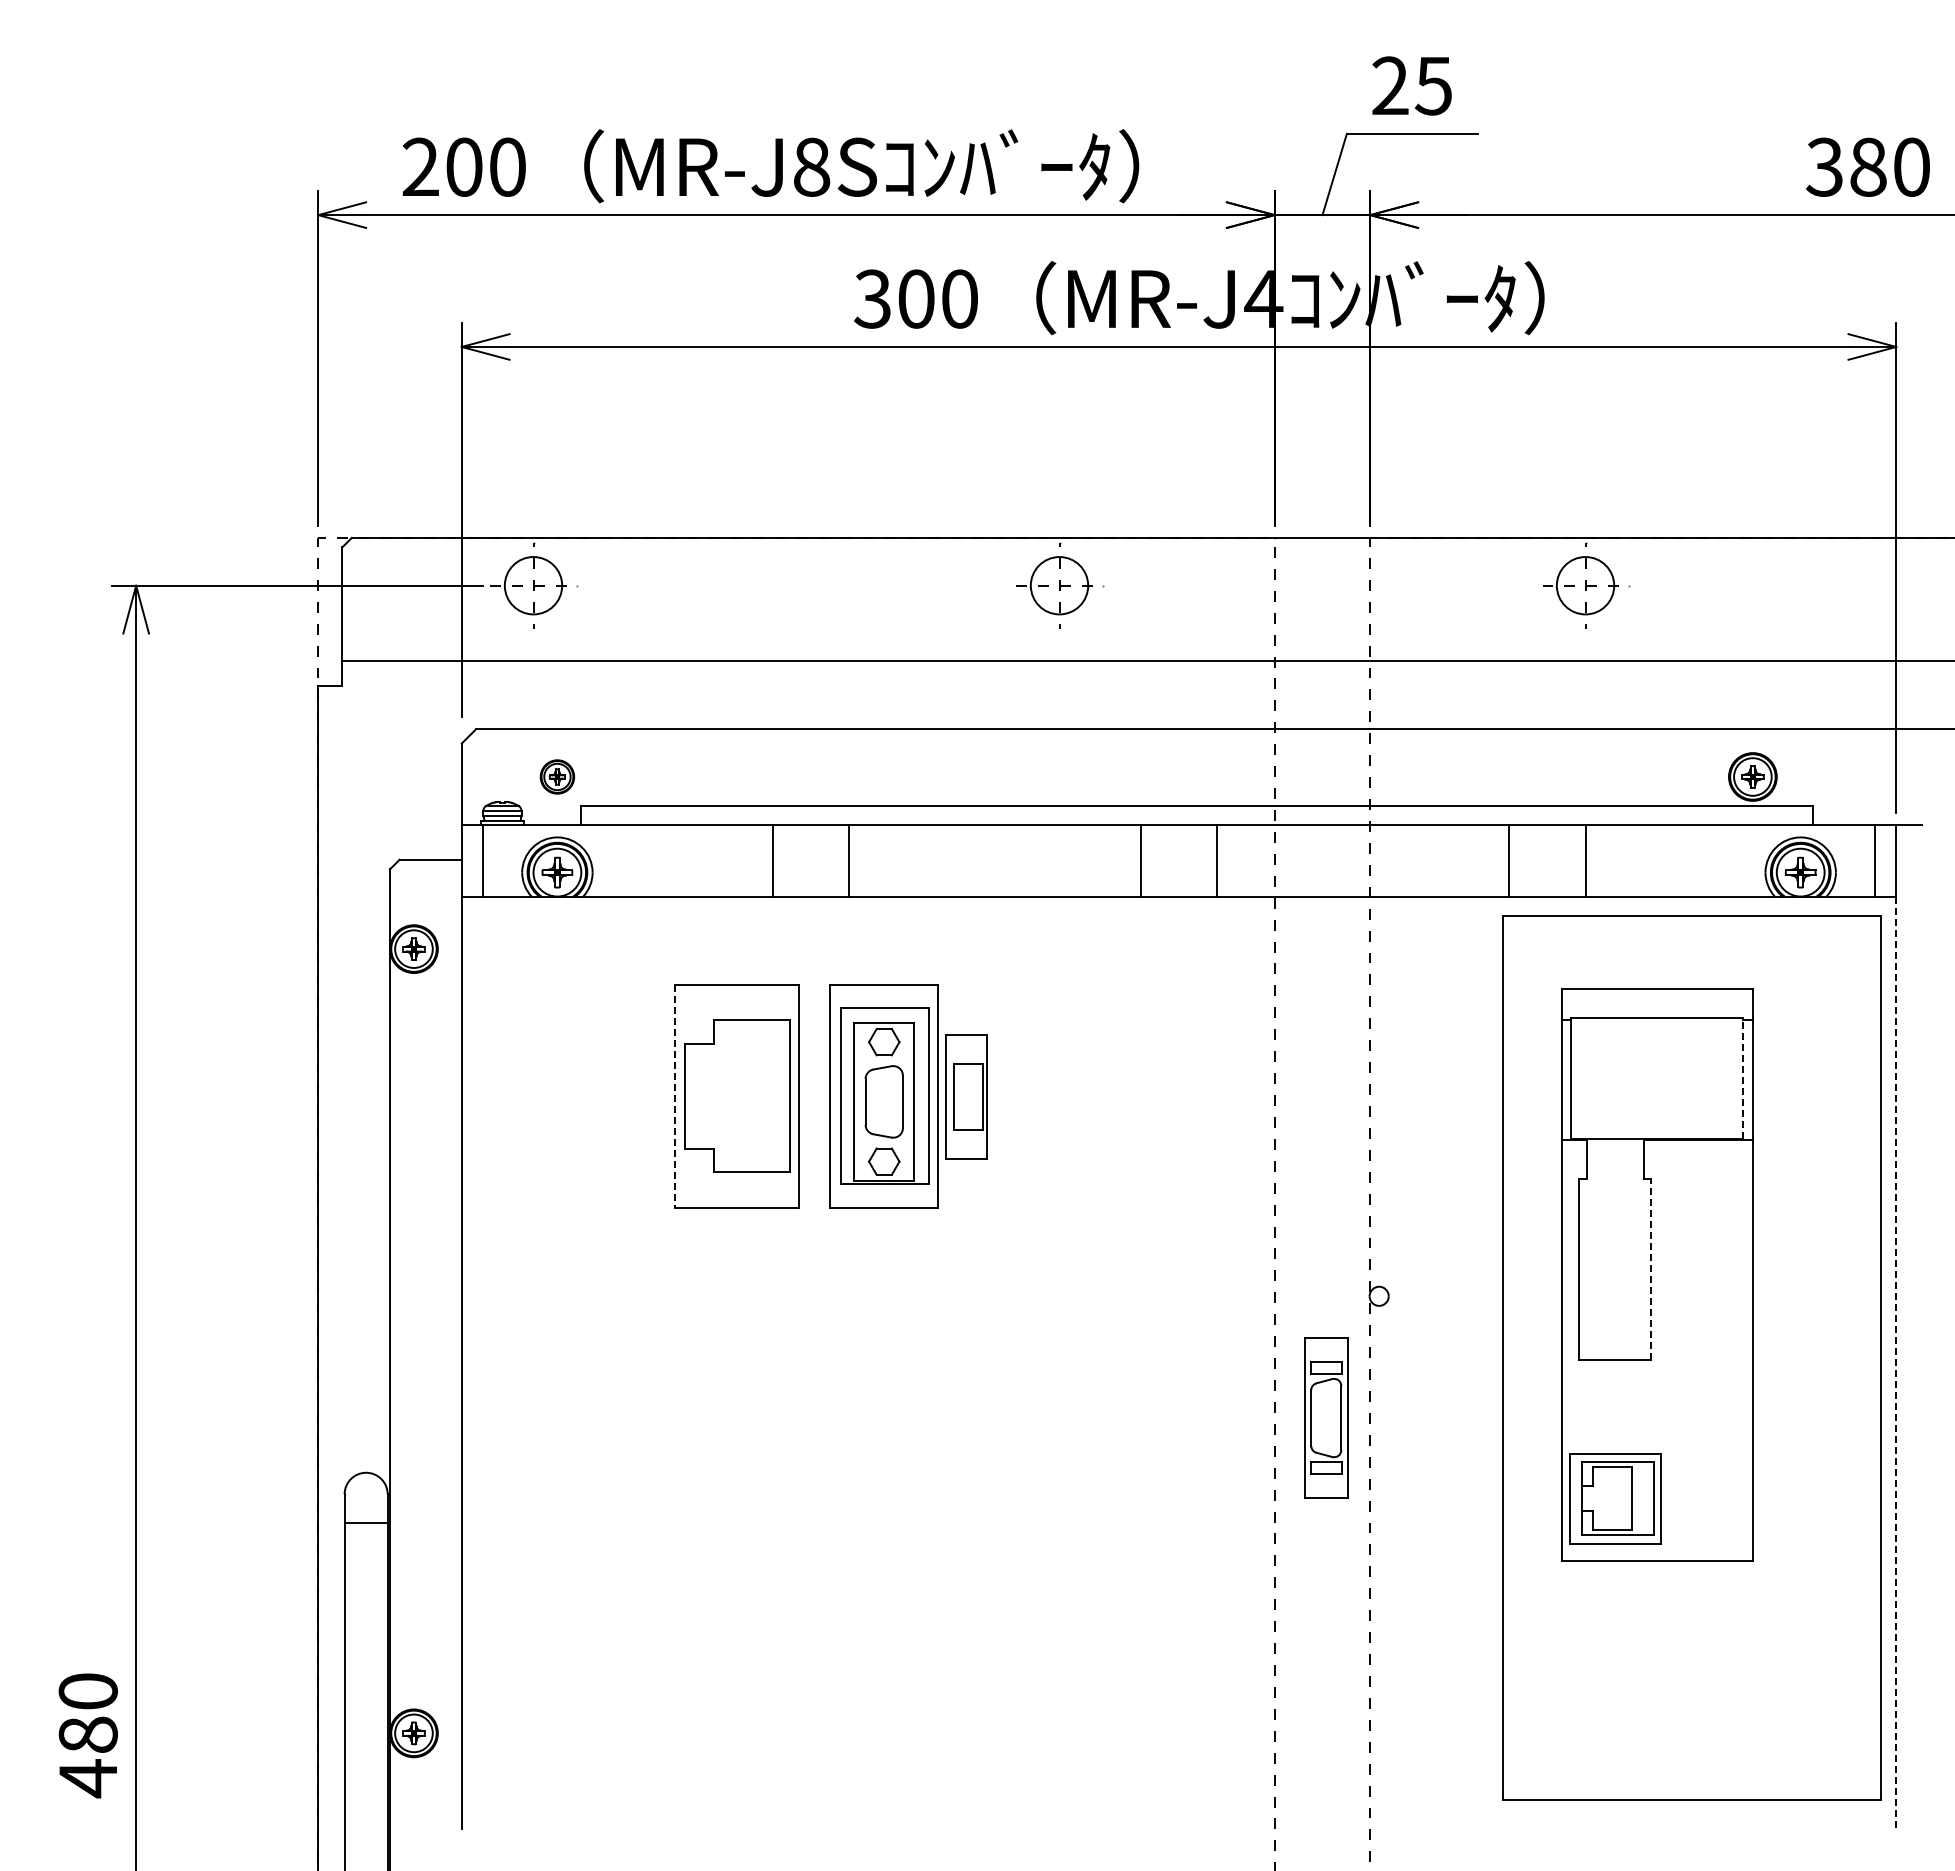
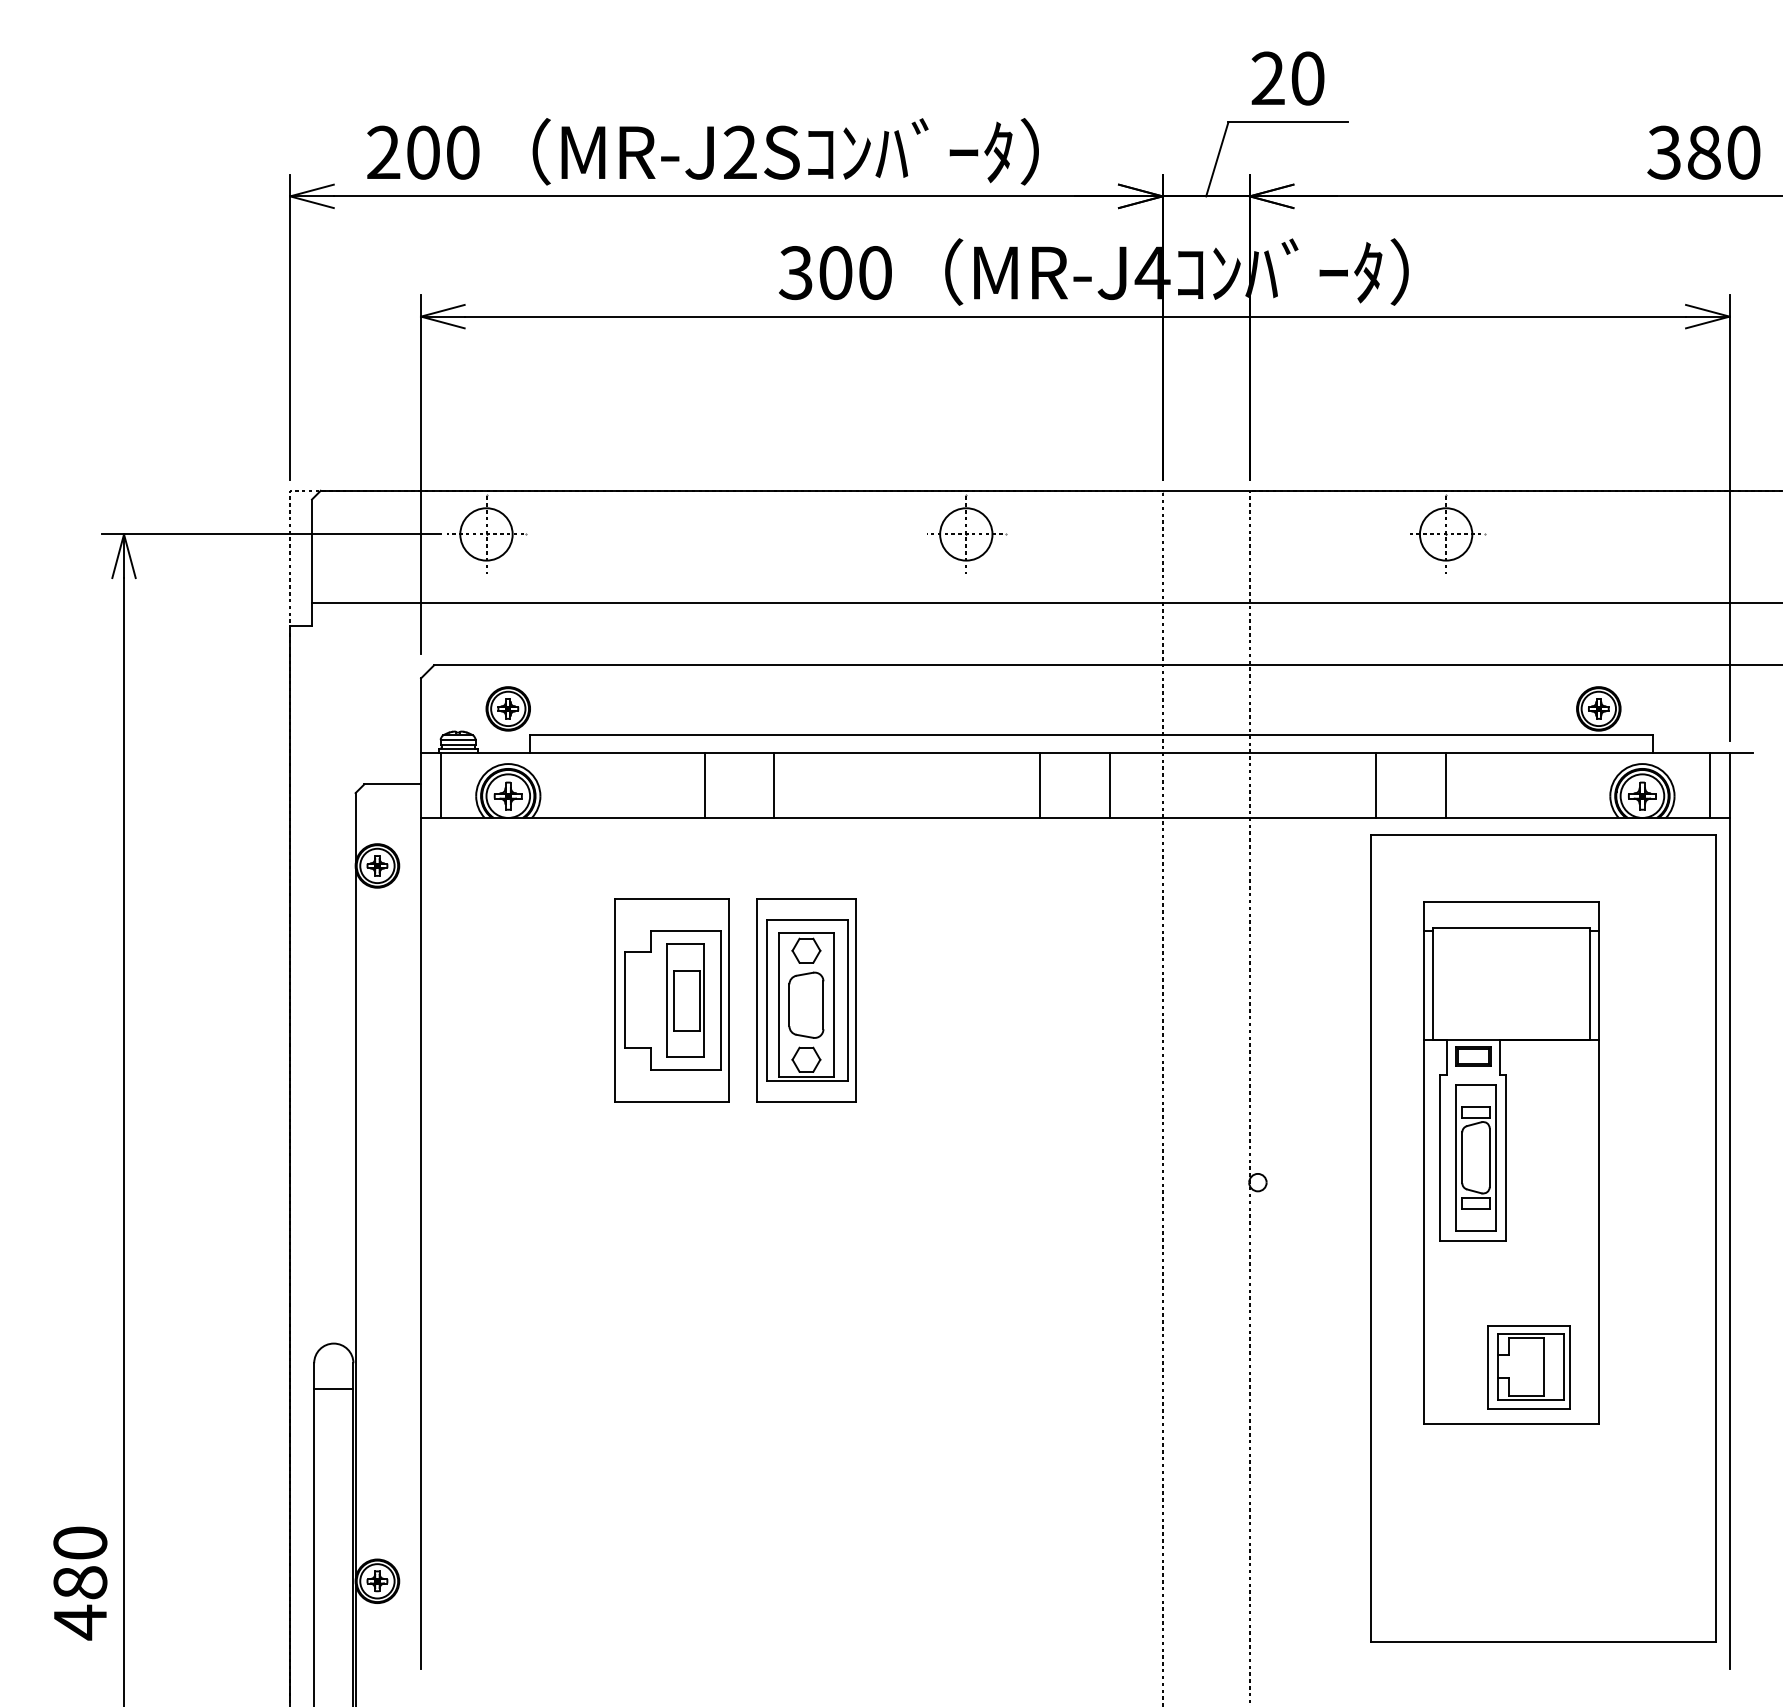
text: (1433, 85) -> (1307, 78), 25 -> 20
text: (811, 166) -> (740, 152), MR-J8S -> MR-J2S
part: (557, 776) -> (508, 708), size x1.43
line: (1743, 1078) -> (1590, 983), dashed -> solid
line: (674, 1096) -> (615, 1000), dashed -> solid
part: (966, 1096) -> (685, 1000), moved
part: (1614, 1158) -> (1472, 1056), added
line: (1651, 1269) -> (1506, 1158), dashed -> solid
line: (1896, 1363) -> (1729, 1243), dashed -> solid
part: (1326, 1417) -> (1476, 1157), moved
part: (1615, 1498) -> (1529, 1367), moved

